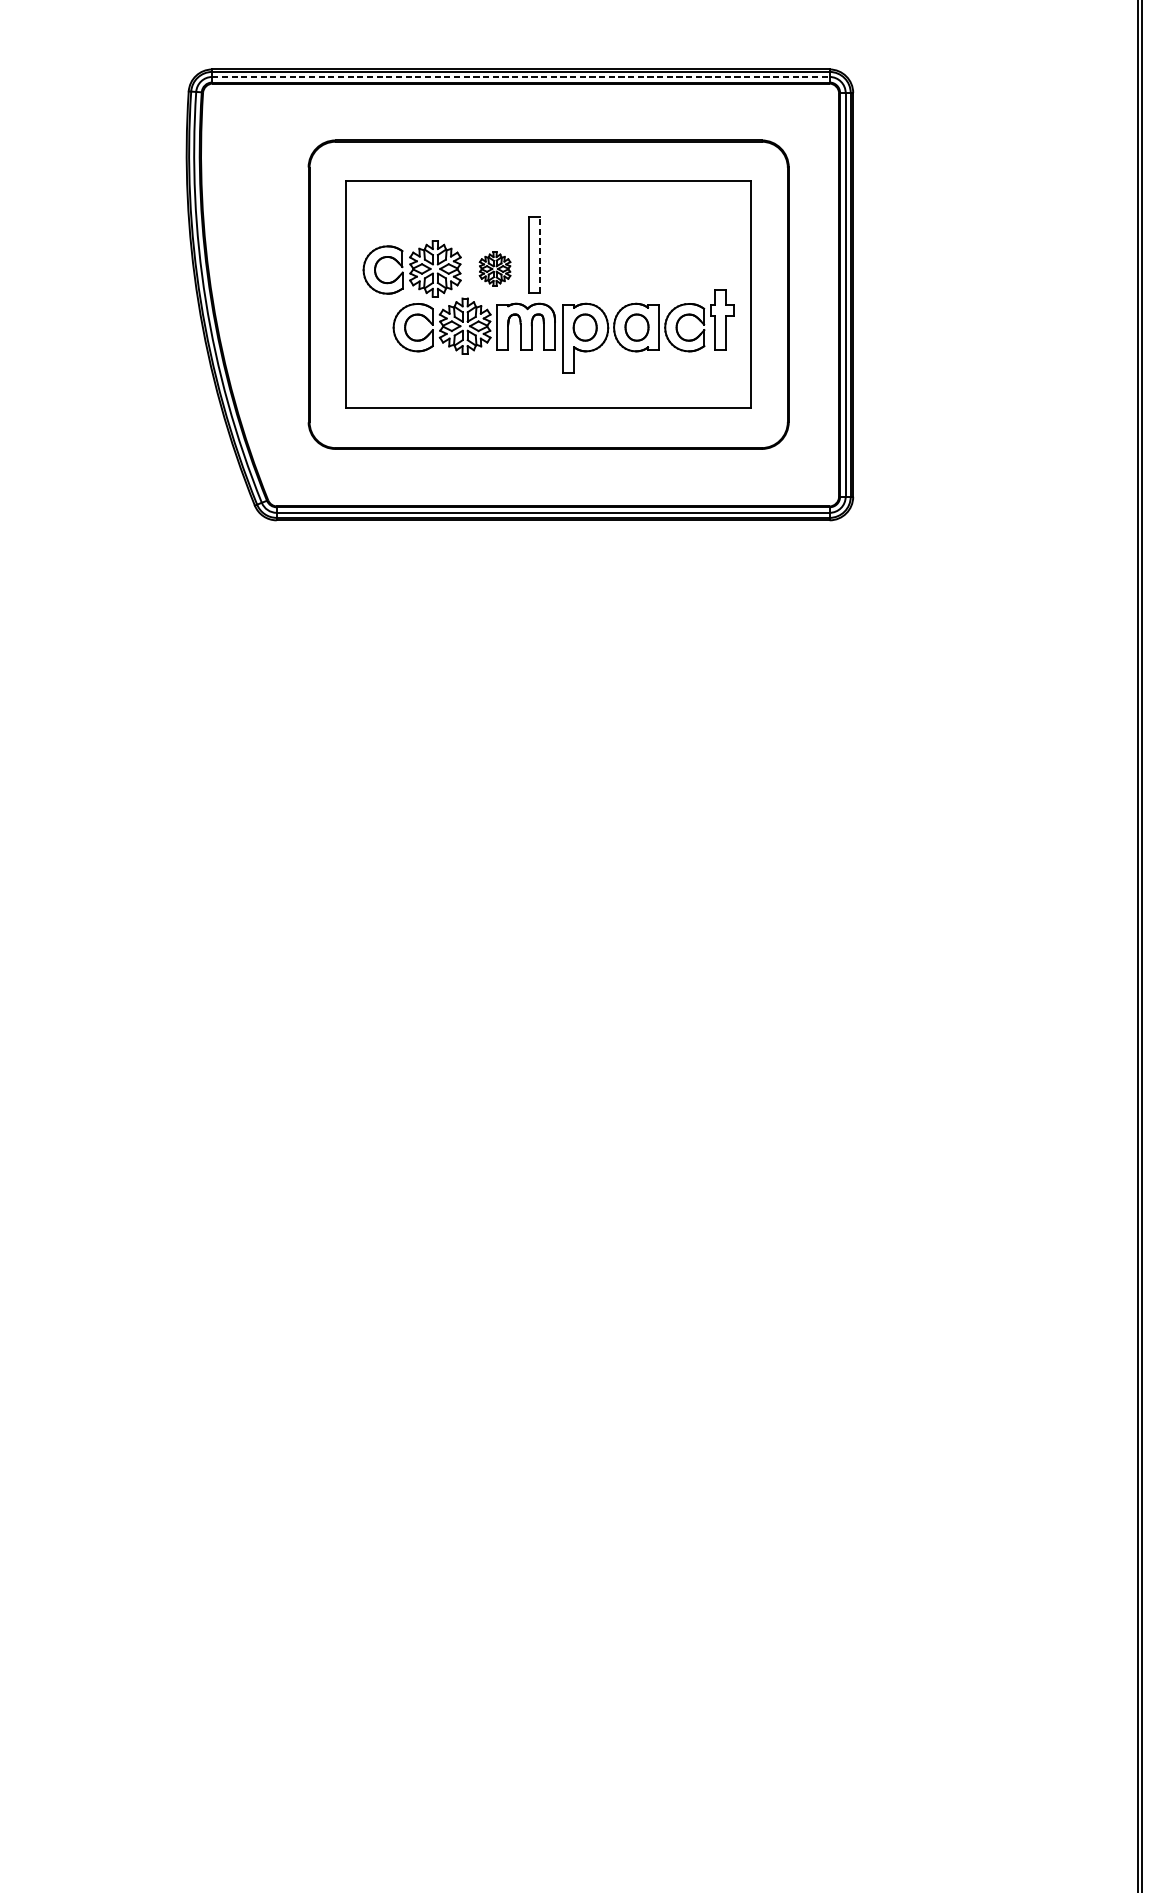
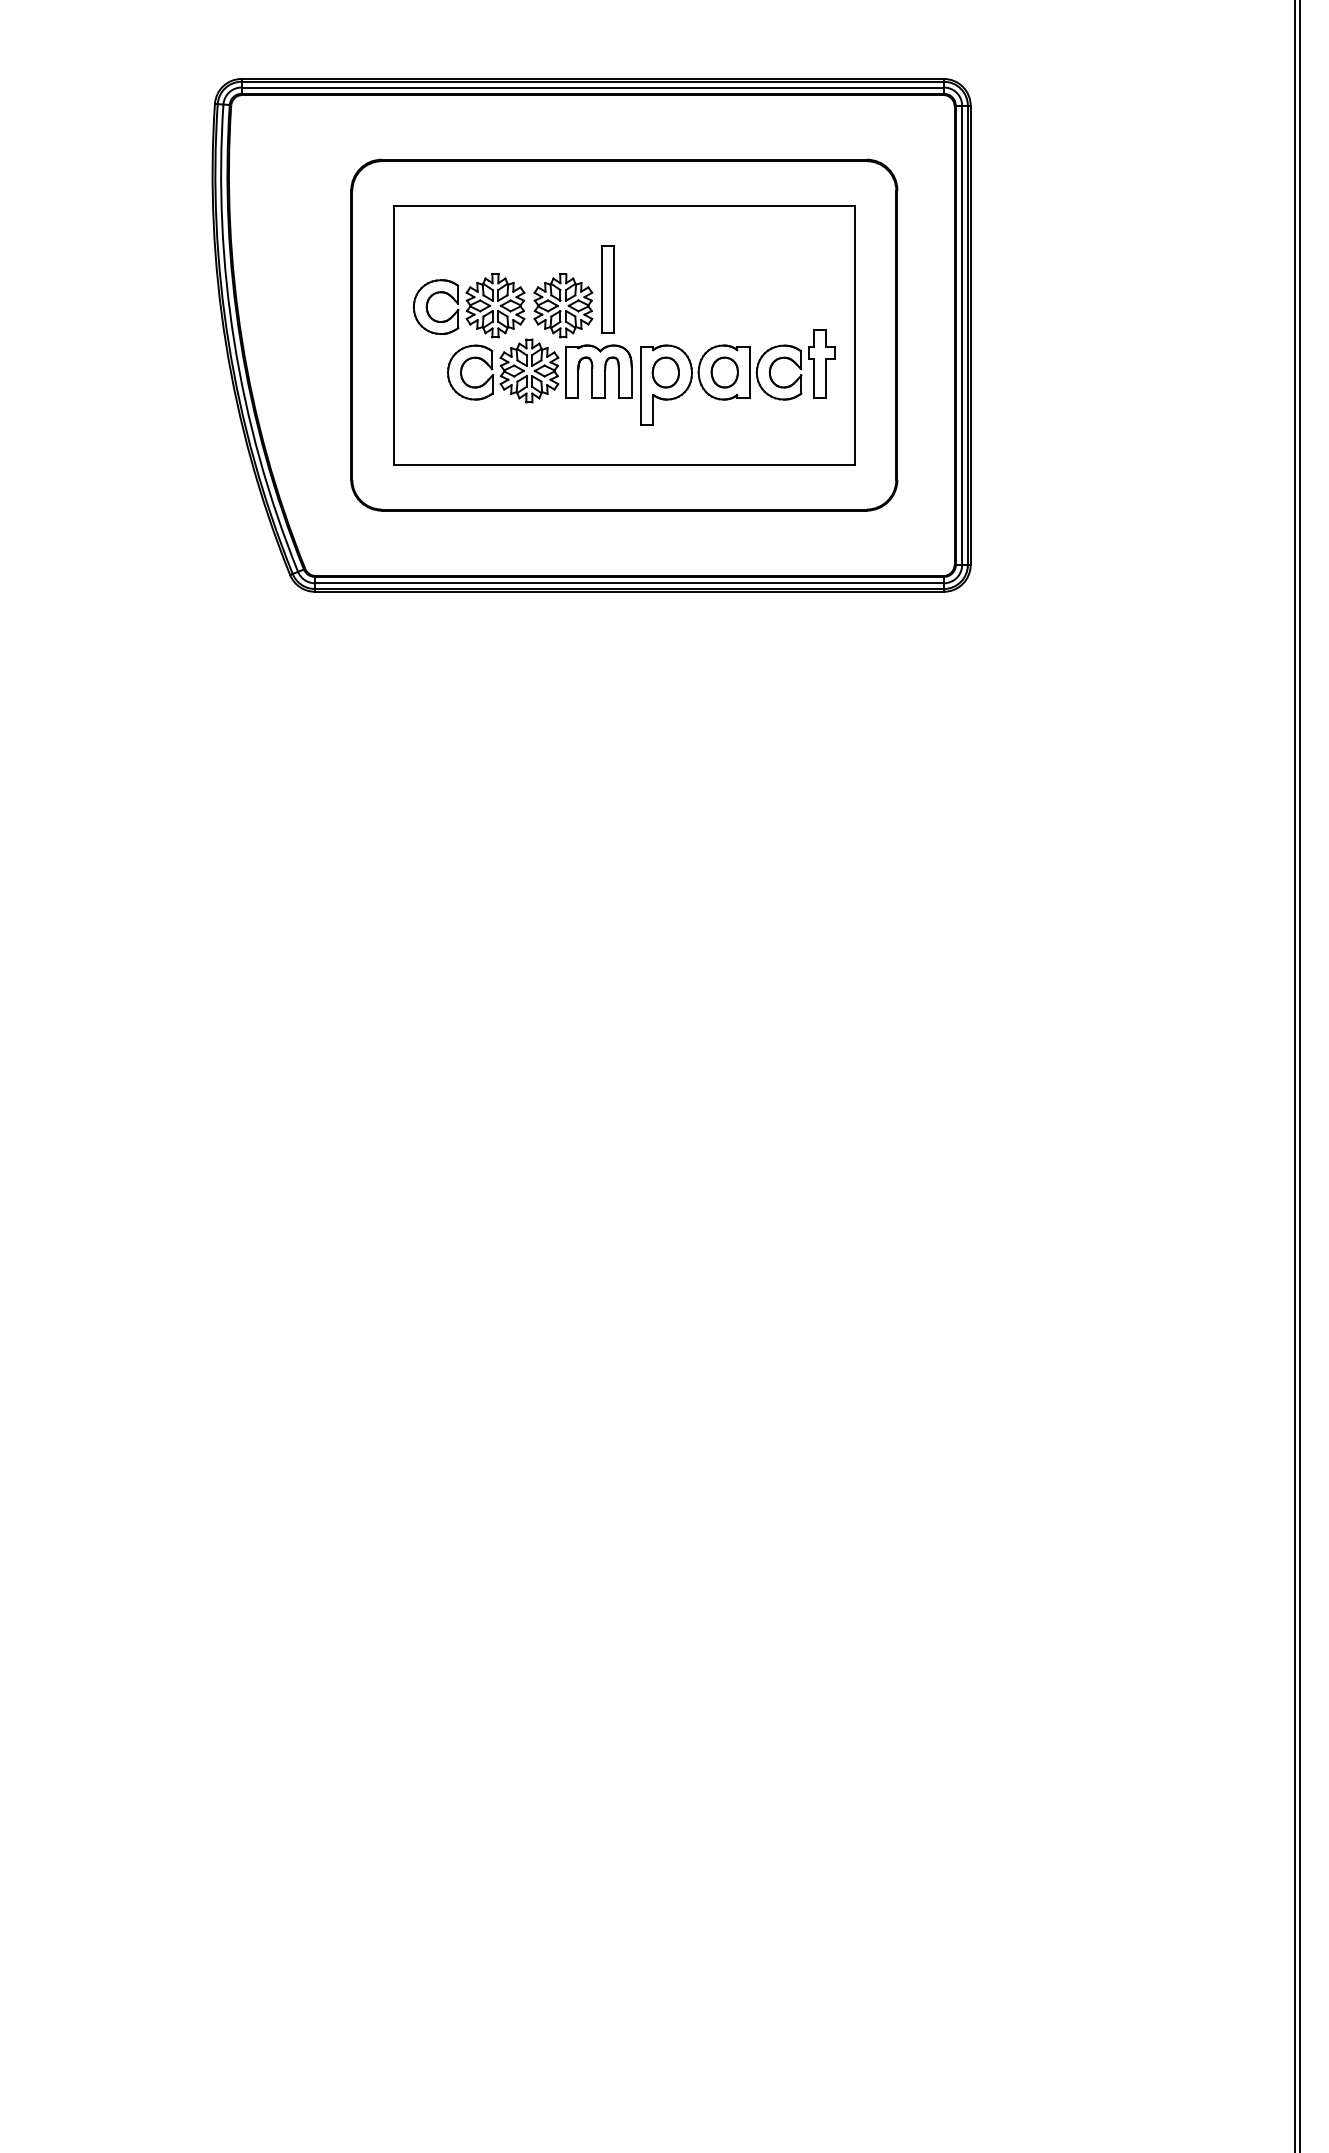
line: (521, 76) -> (593, 87), dashed -> solid
line: (540, 254) -> (614, 289), dashed -> solid
part: (495, 268) -> (563, 305), size x1.67

